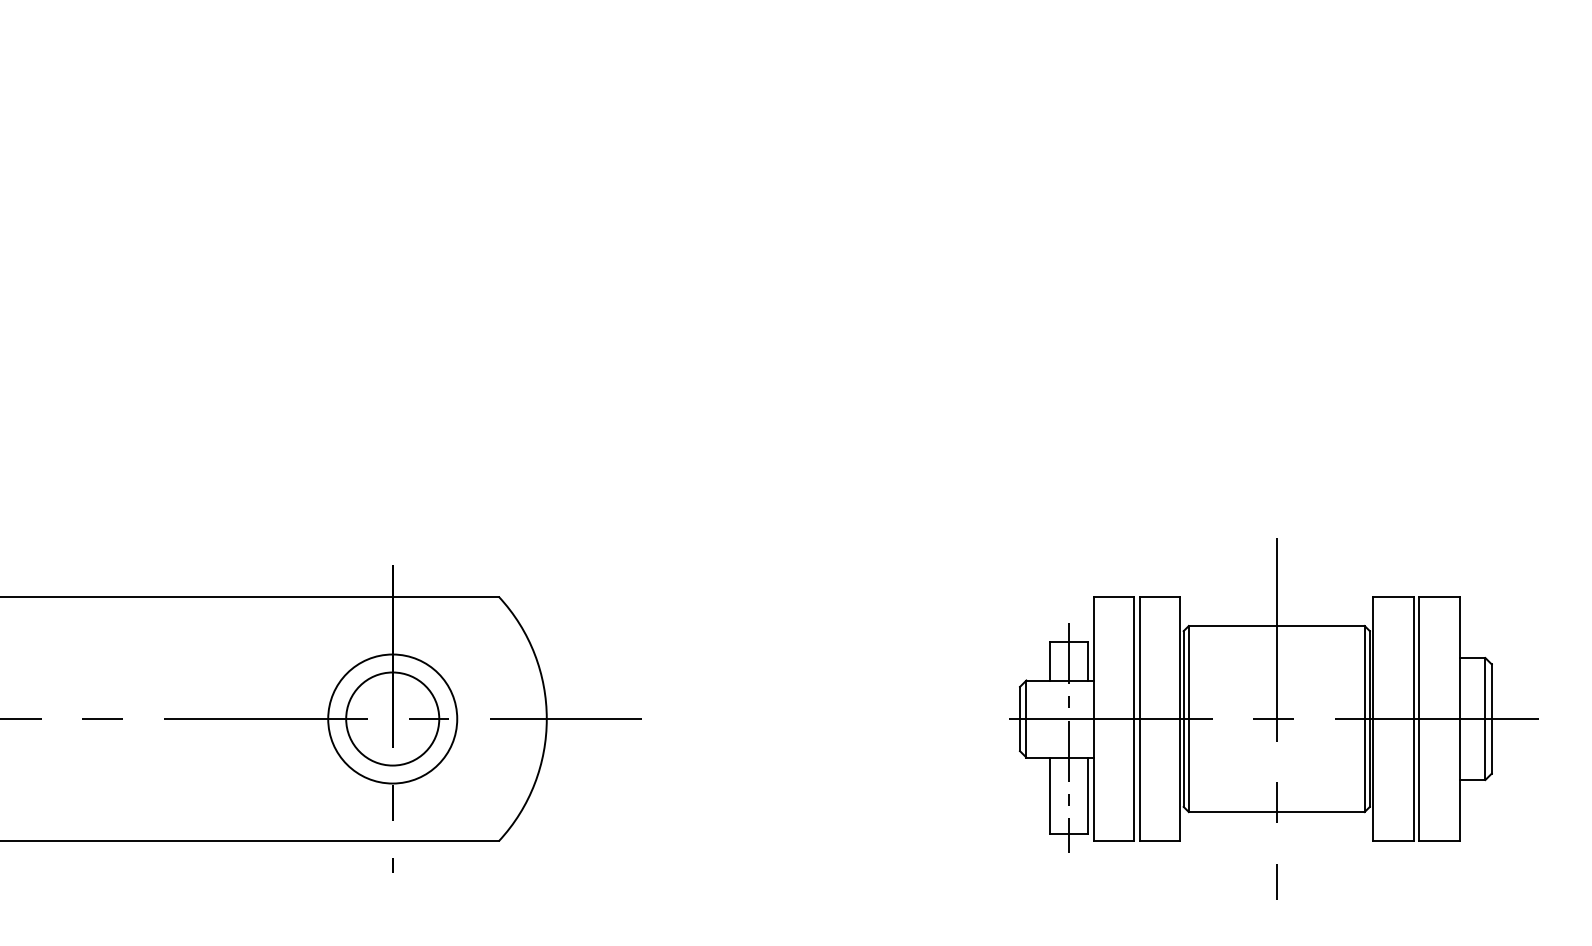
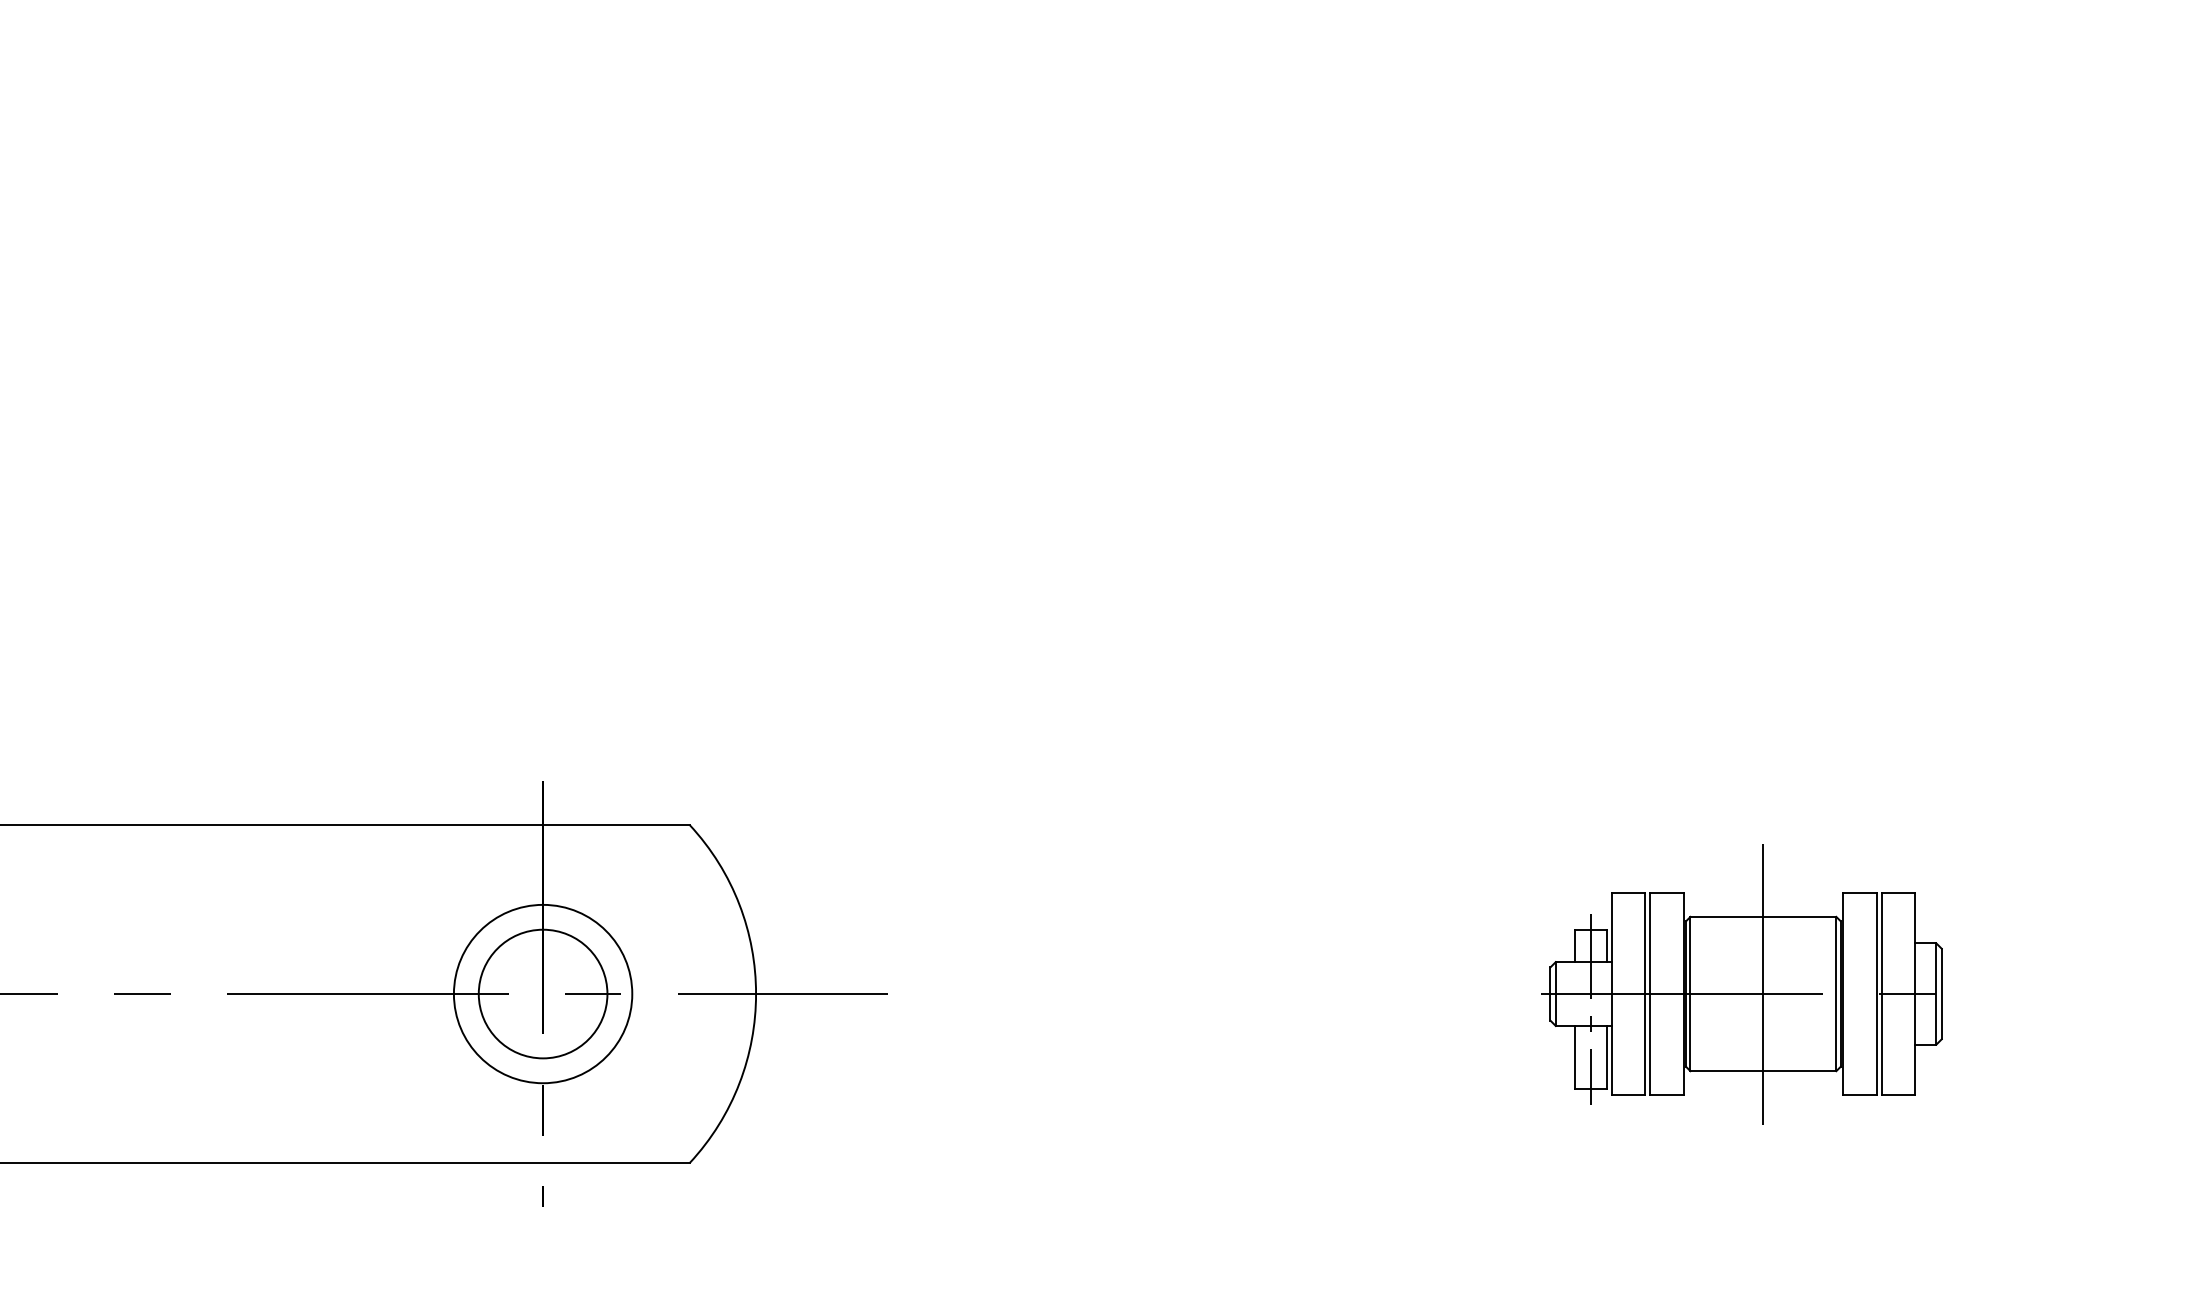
part: (1273, 718) -> (1760, 993), size x0.6

